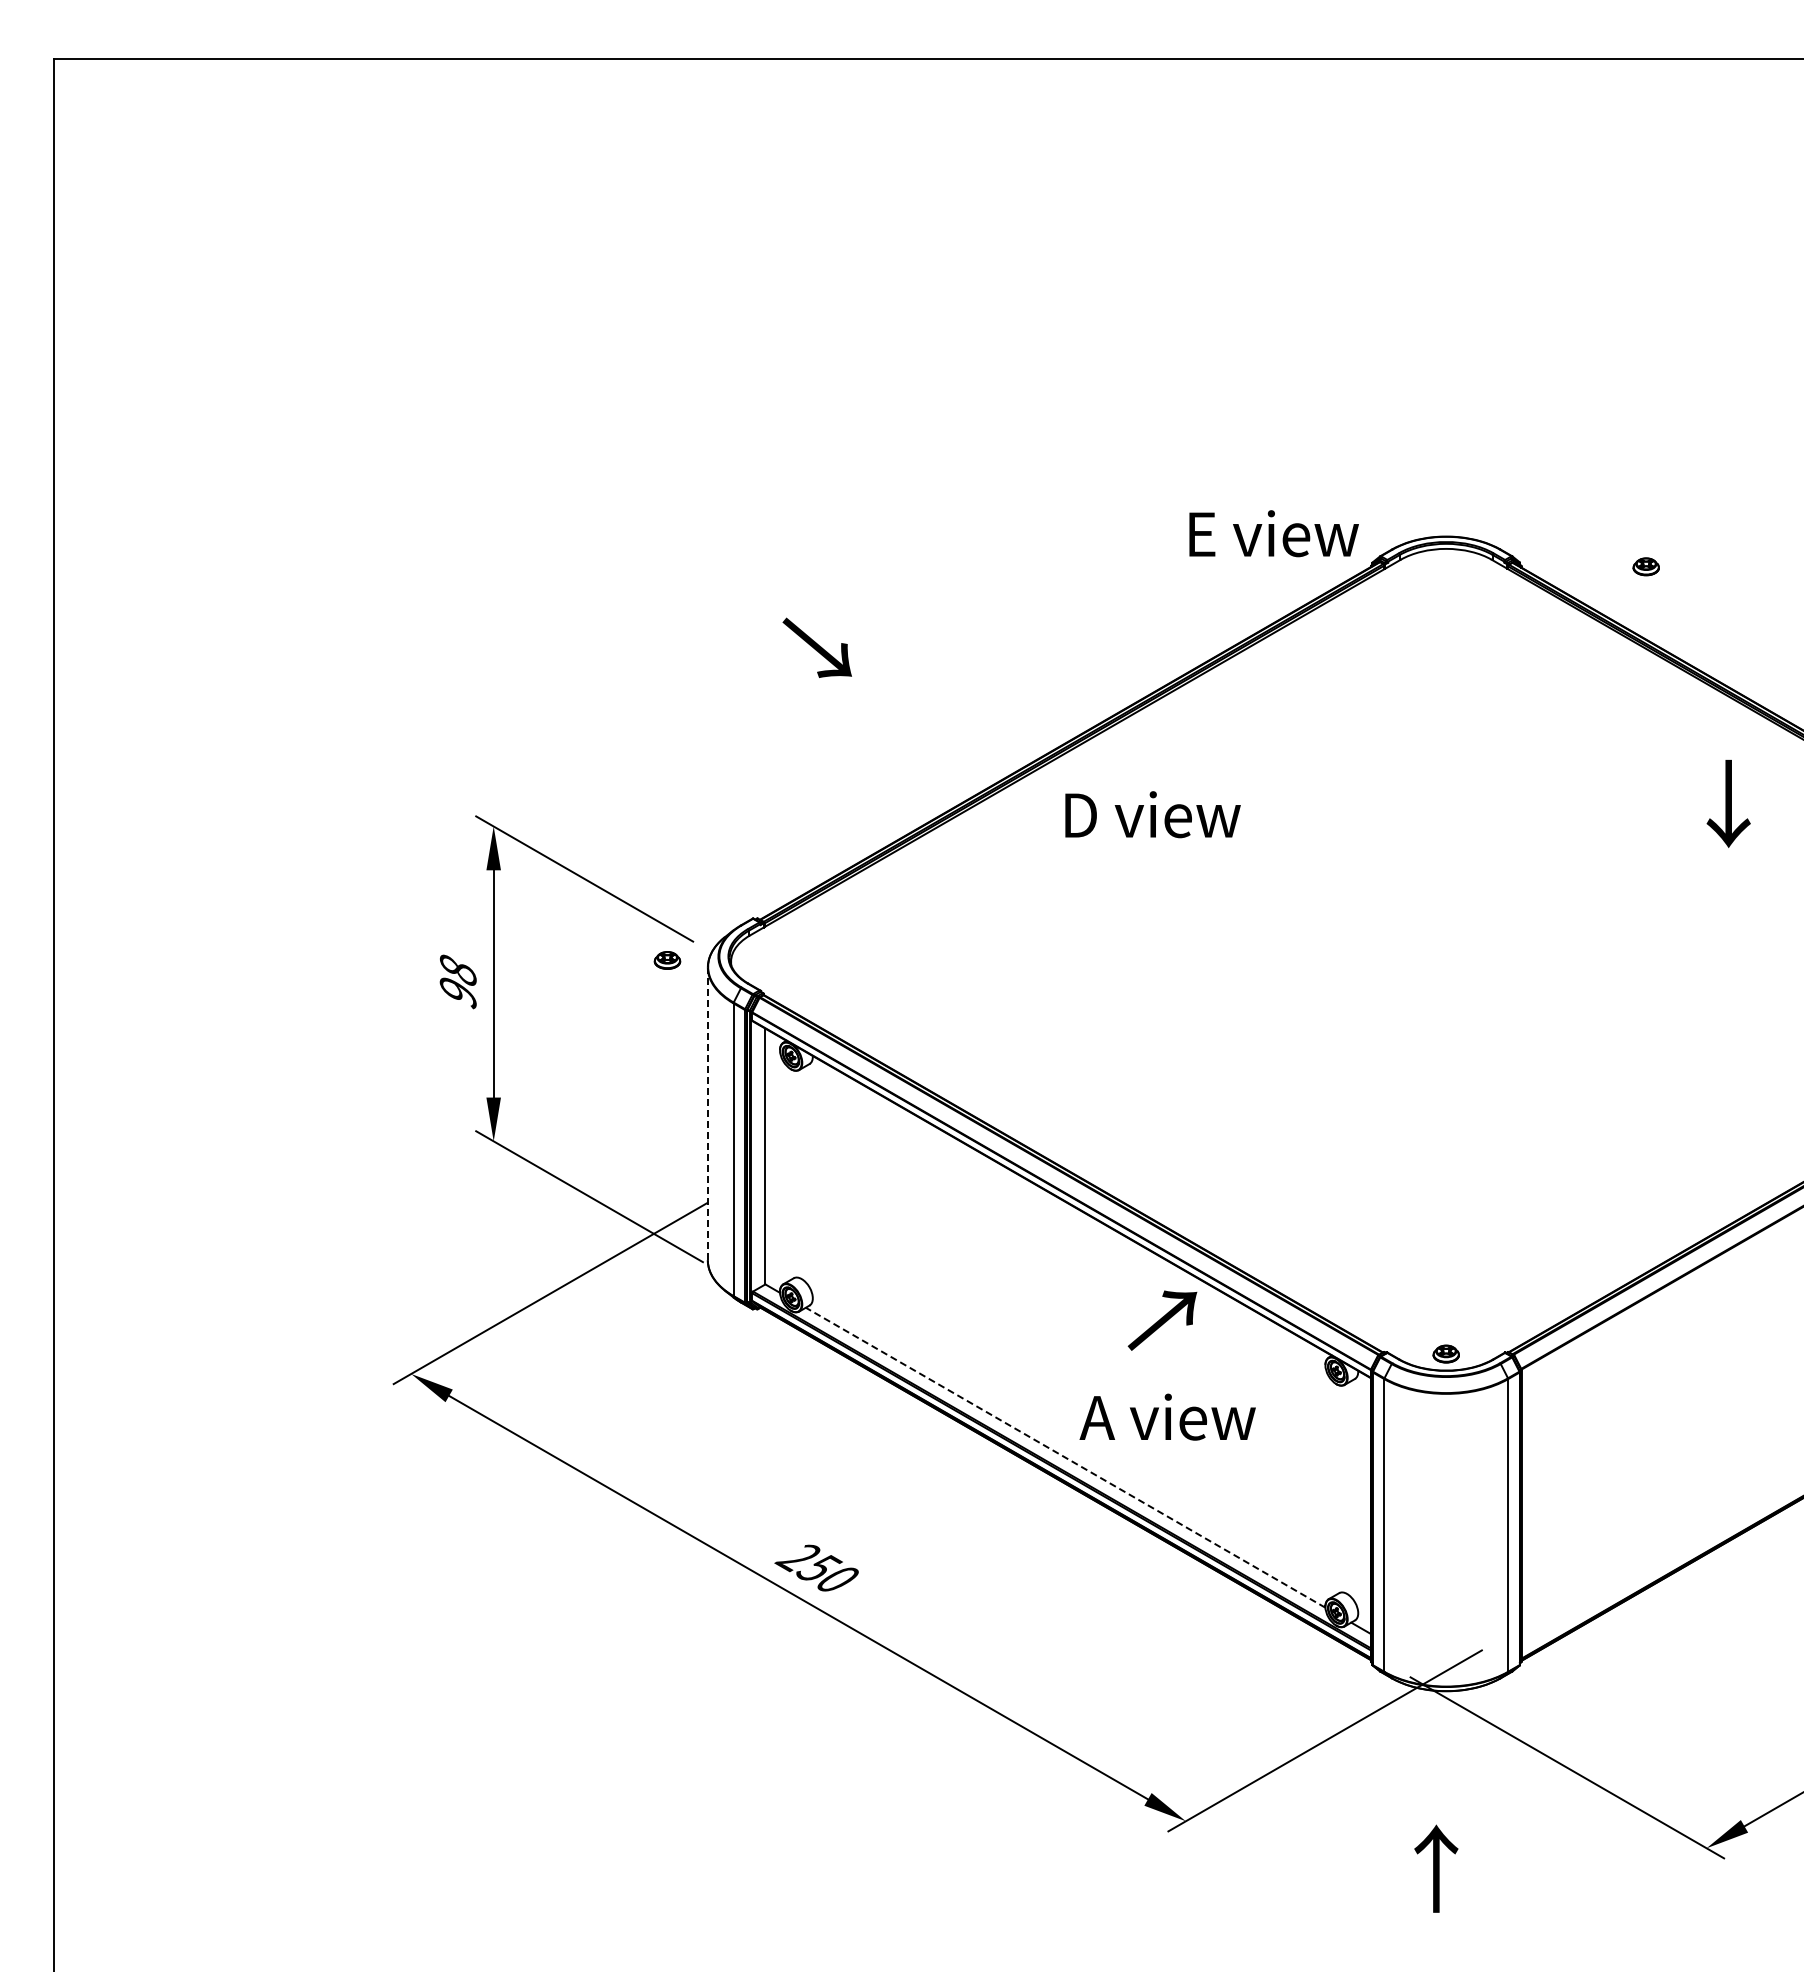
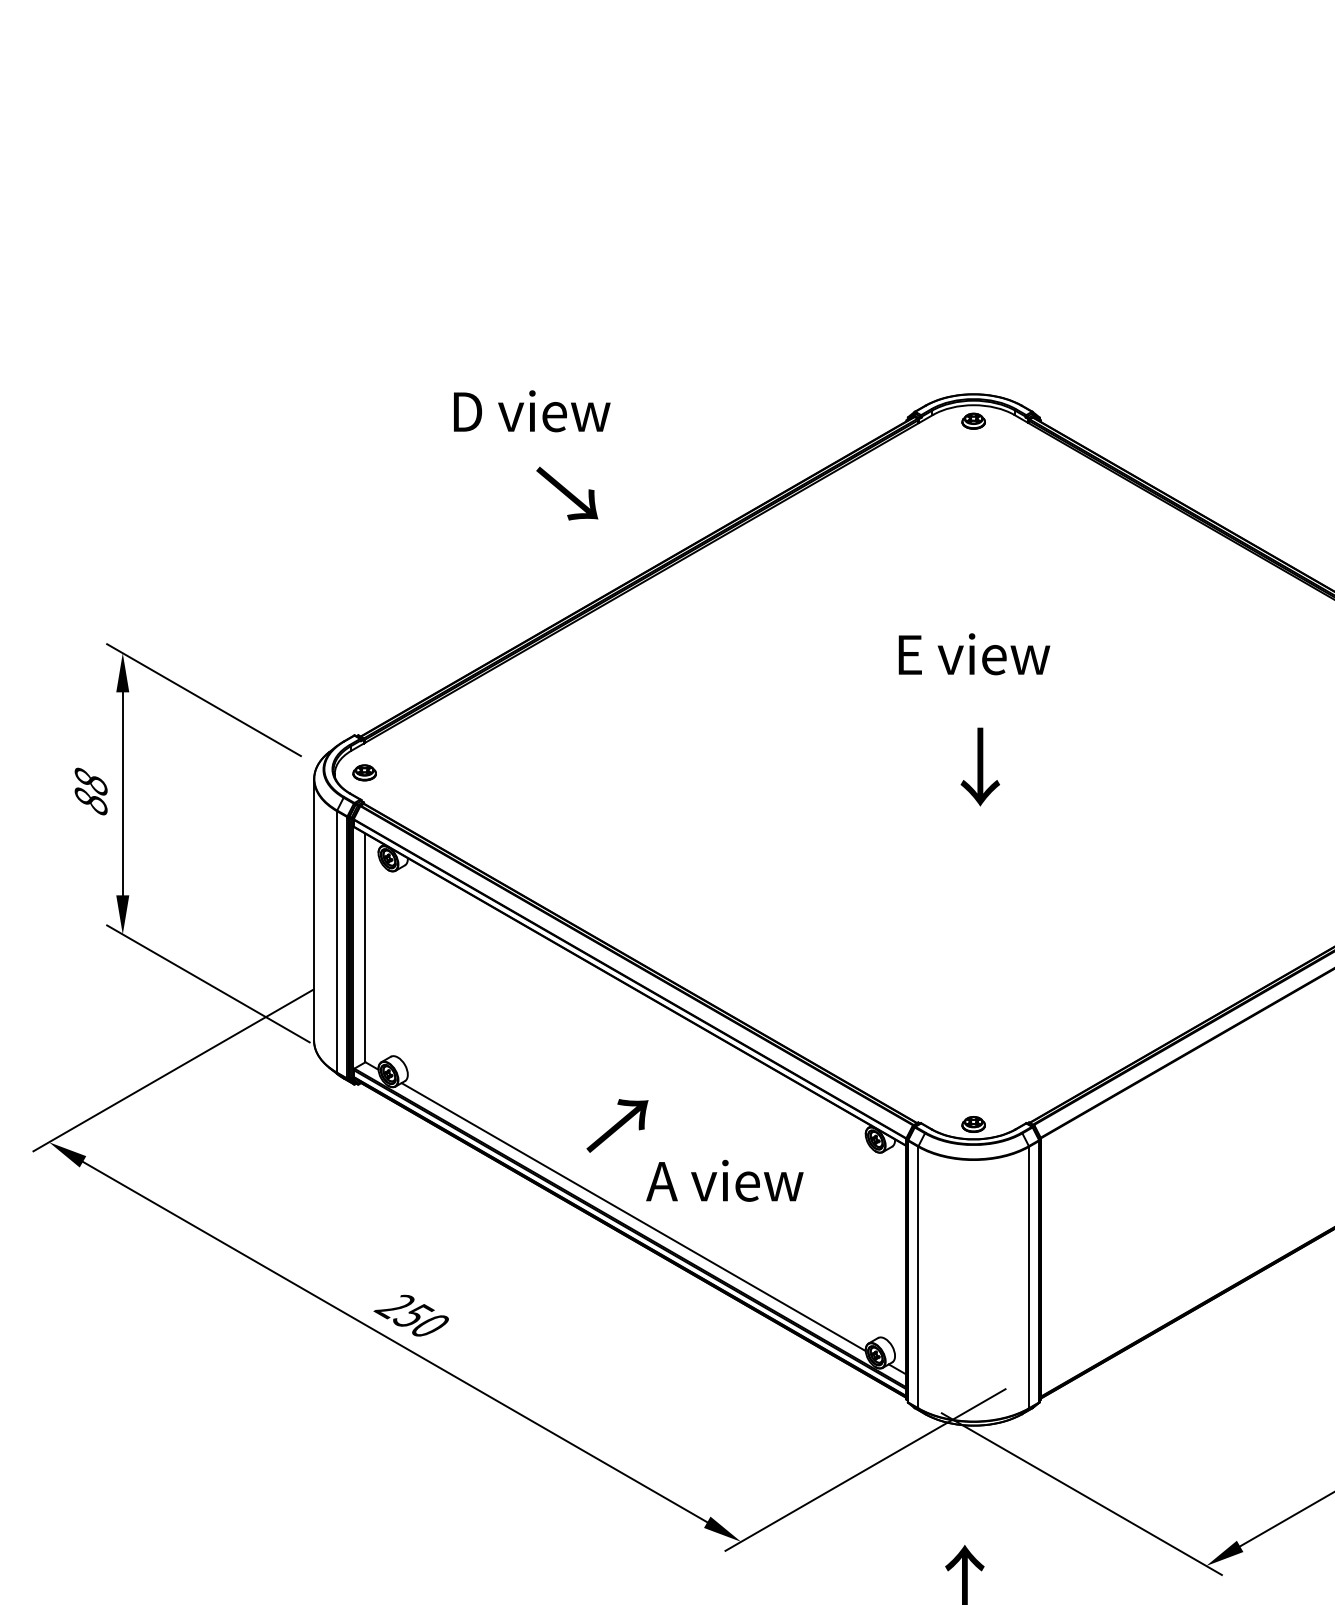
text: (1273, 533) -> (973, 654), moved
part: (1645, 566) -> (973, 420), moved
text: (816, 647) -> (566, 493), moved
text: (1728, 803) -> (980, 766), moved
text: (1152, 814) -> (531, 411), moved
part: (667, 960) -> (364, 772), moved
text: (457, 992) -> (90, 801), 98 -> 88
line: (707, 1113) -> (313, 909), dashed -> solid
text: (1162, 1320) -> (617, 1125), moved
line: (1065, 1457) -> (633, 1216), dashed -> solid

